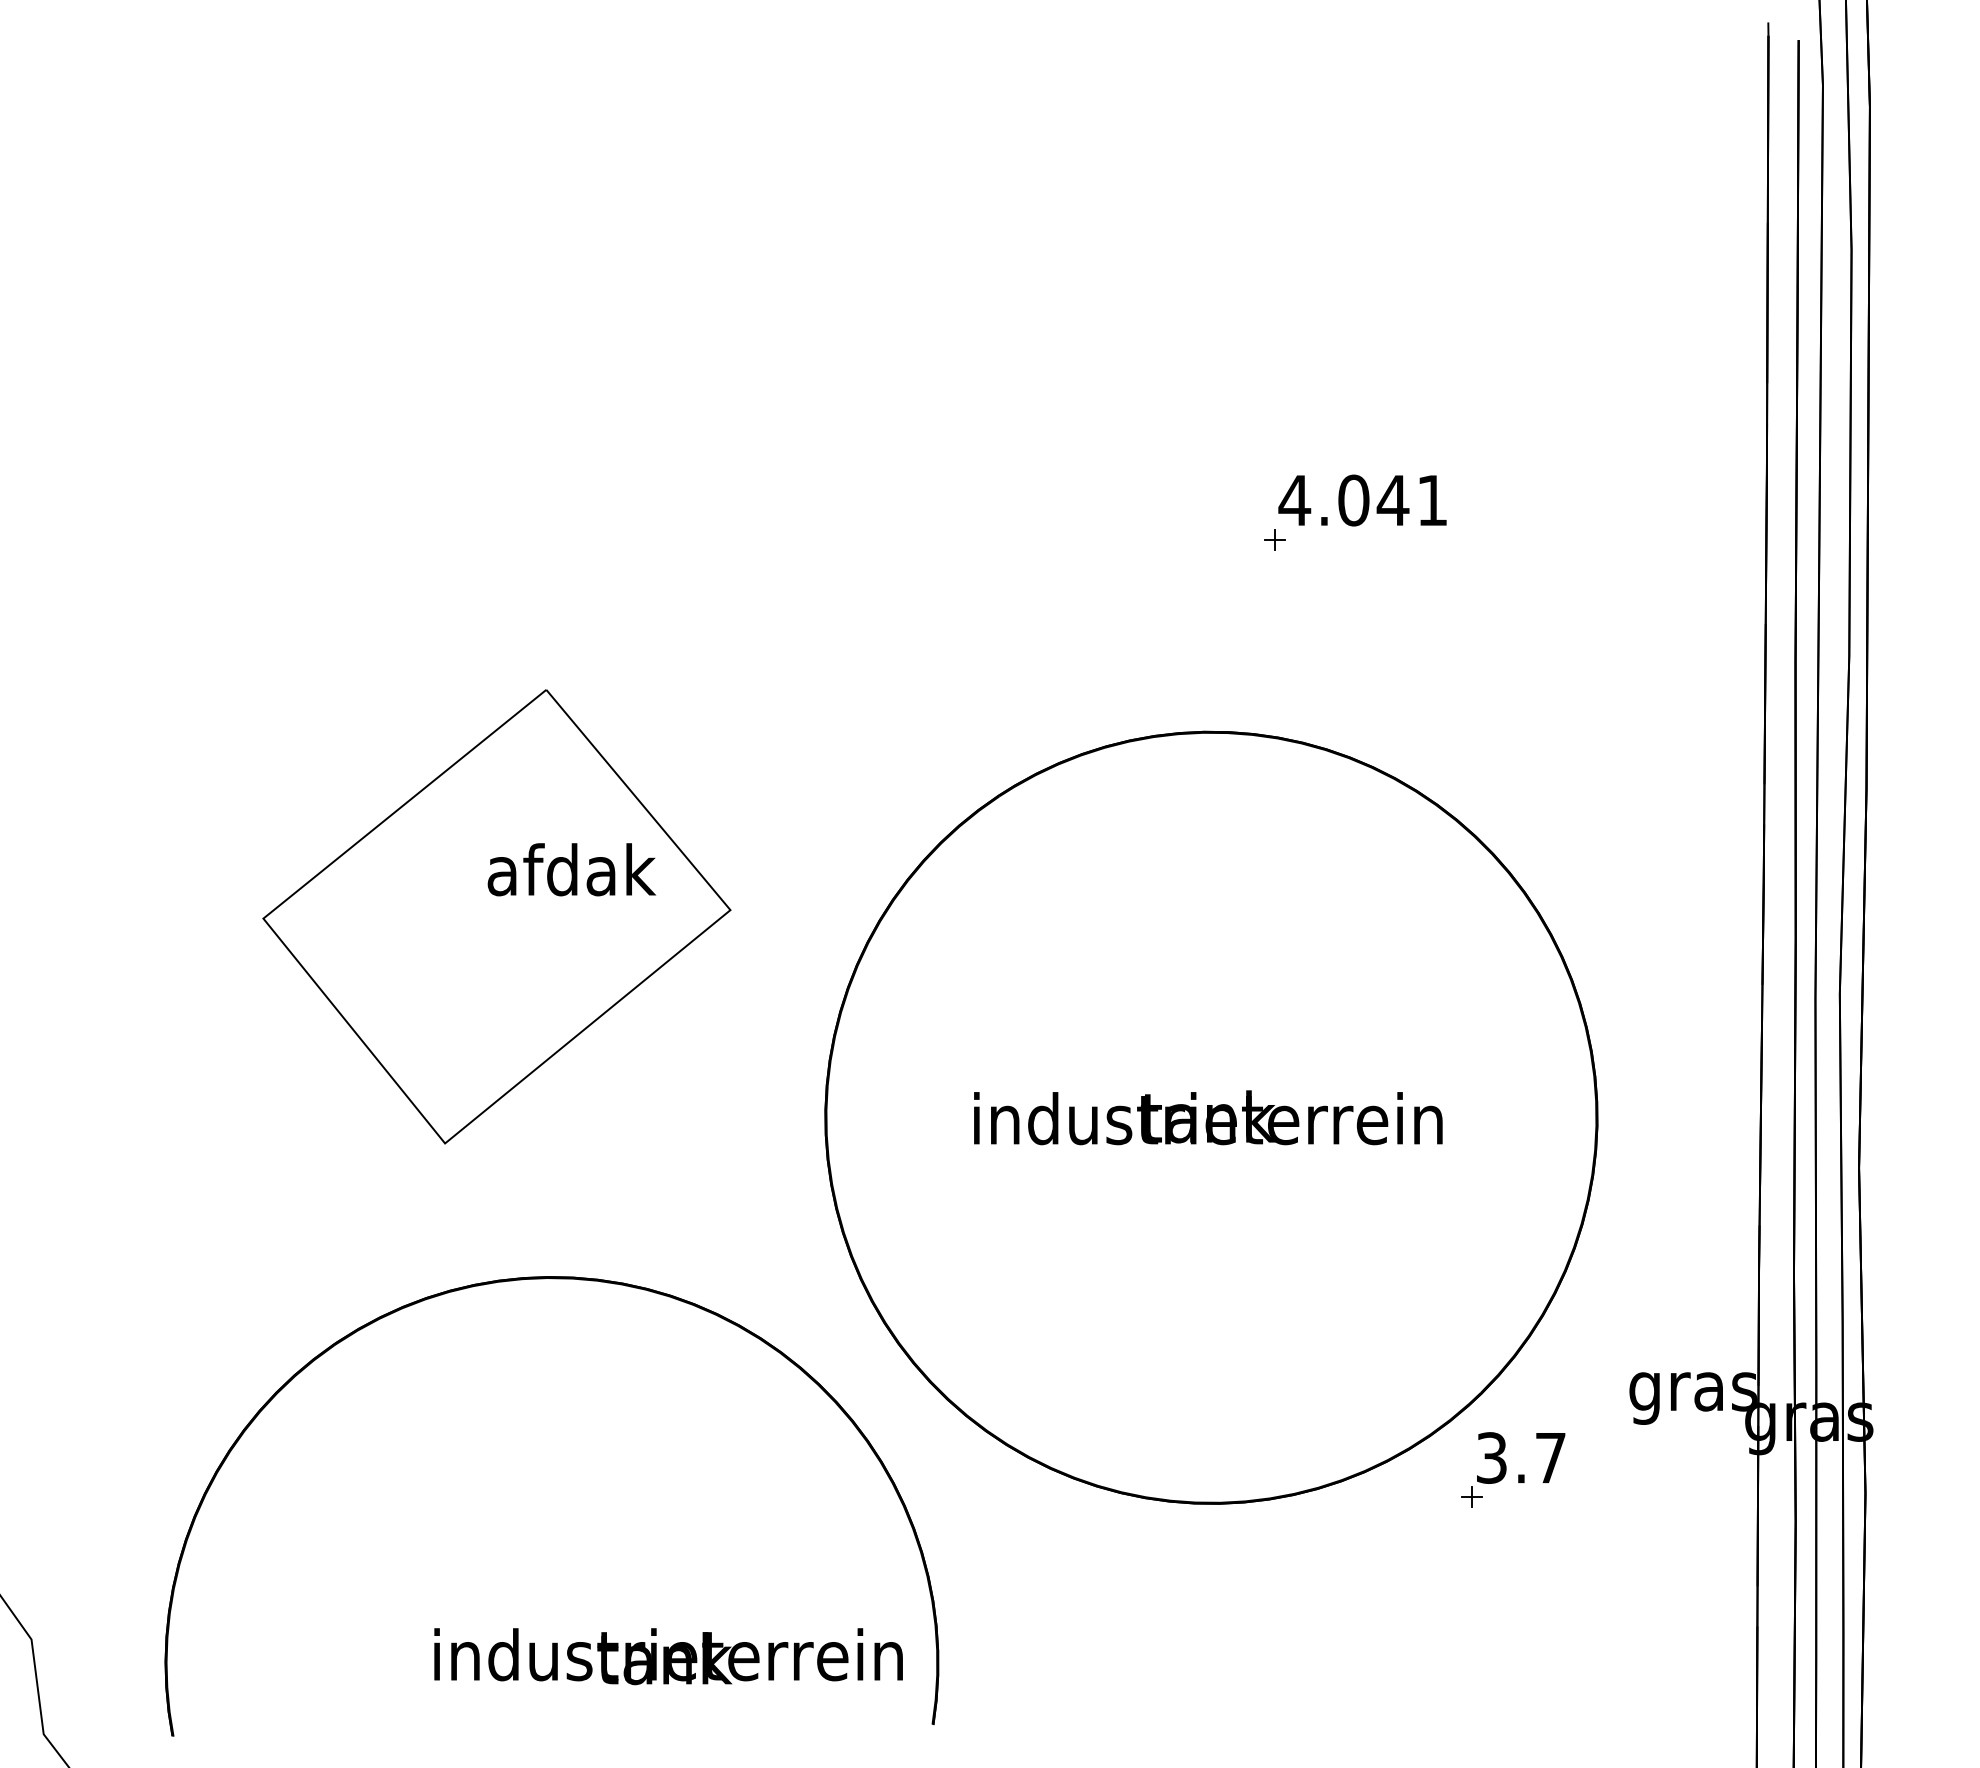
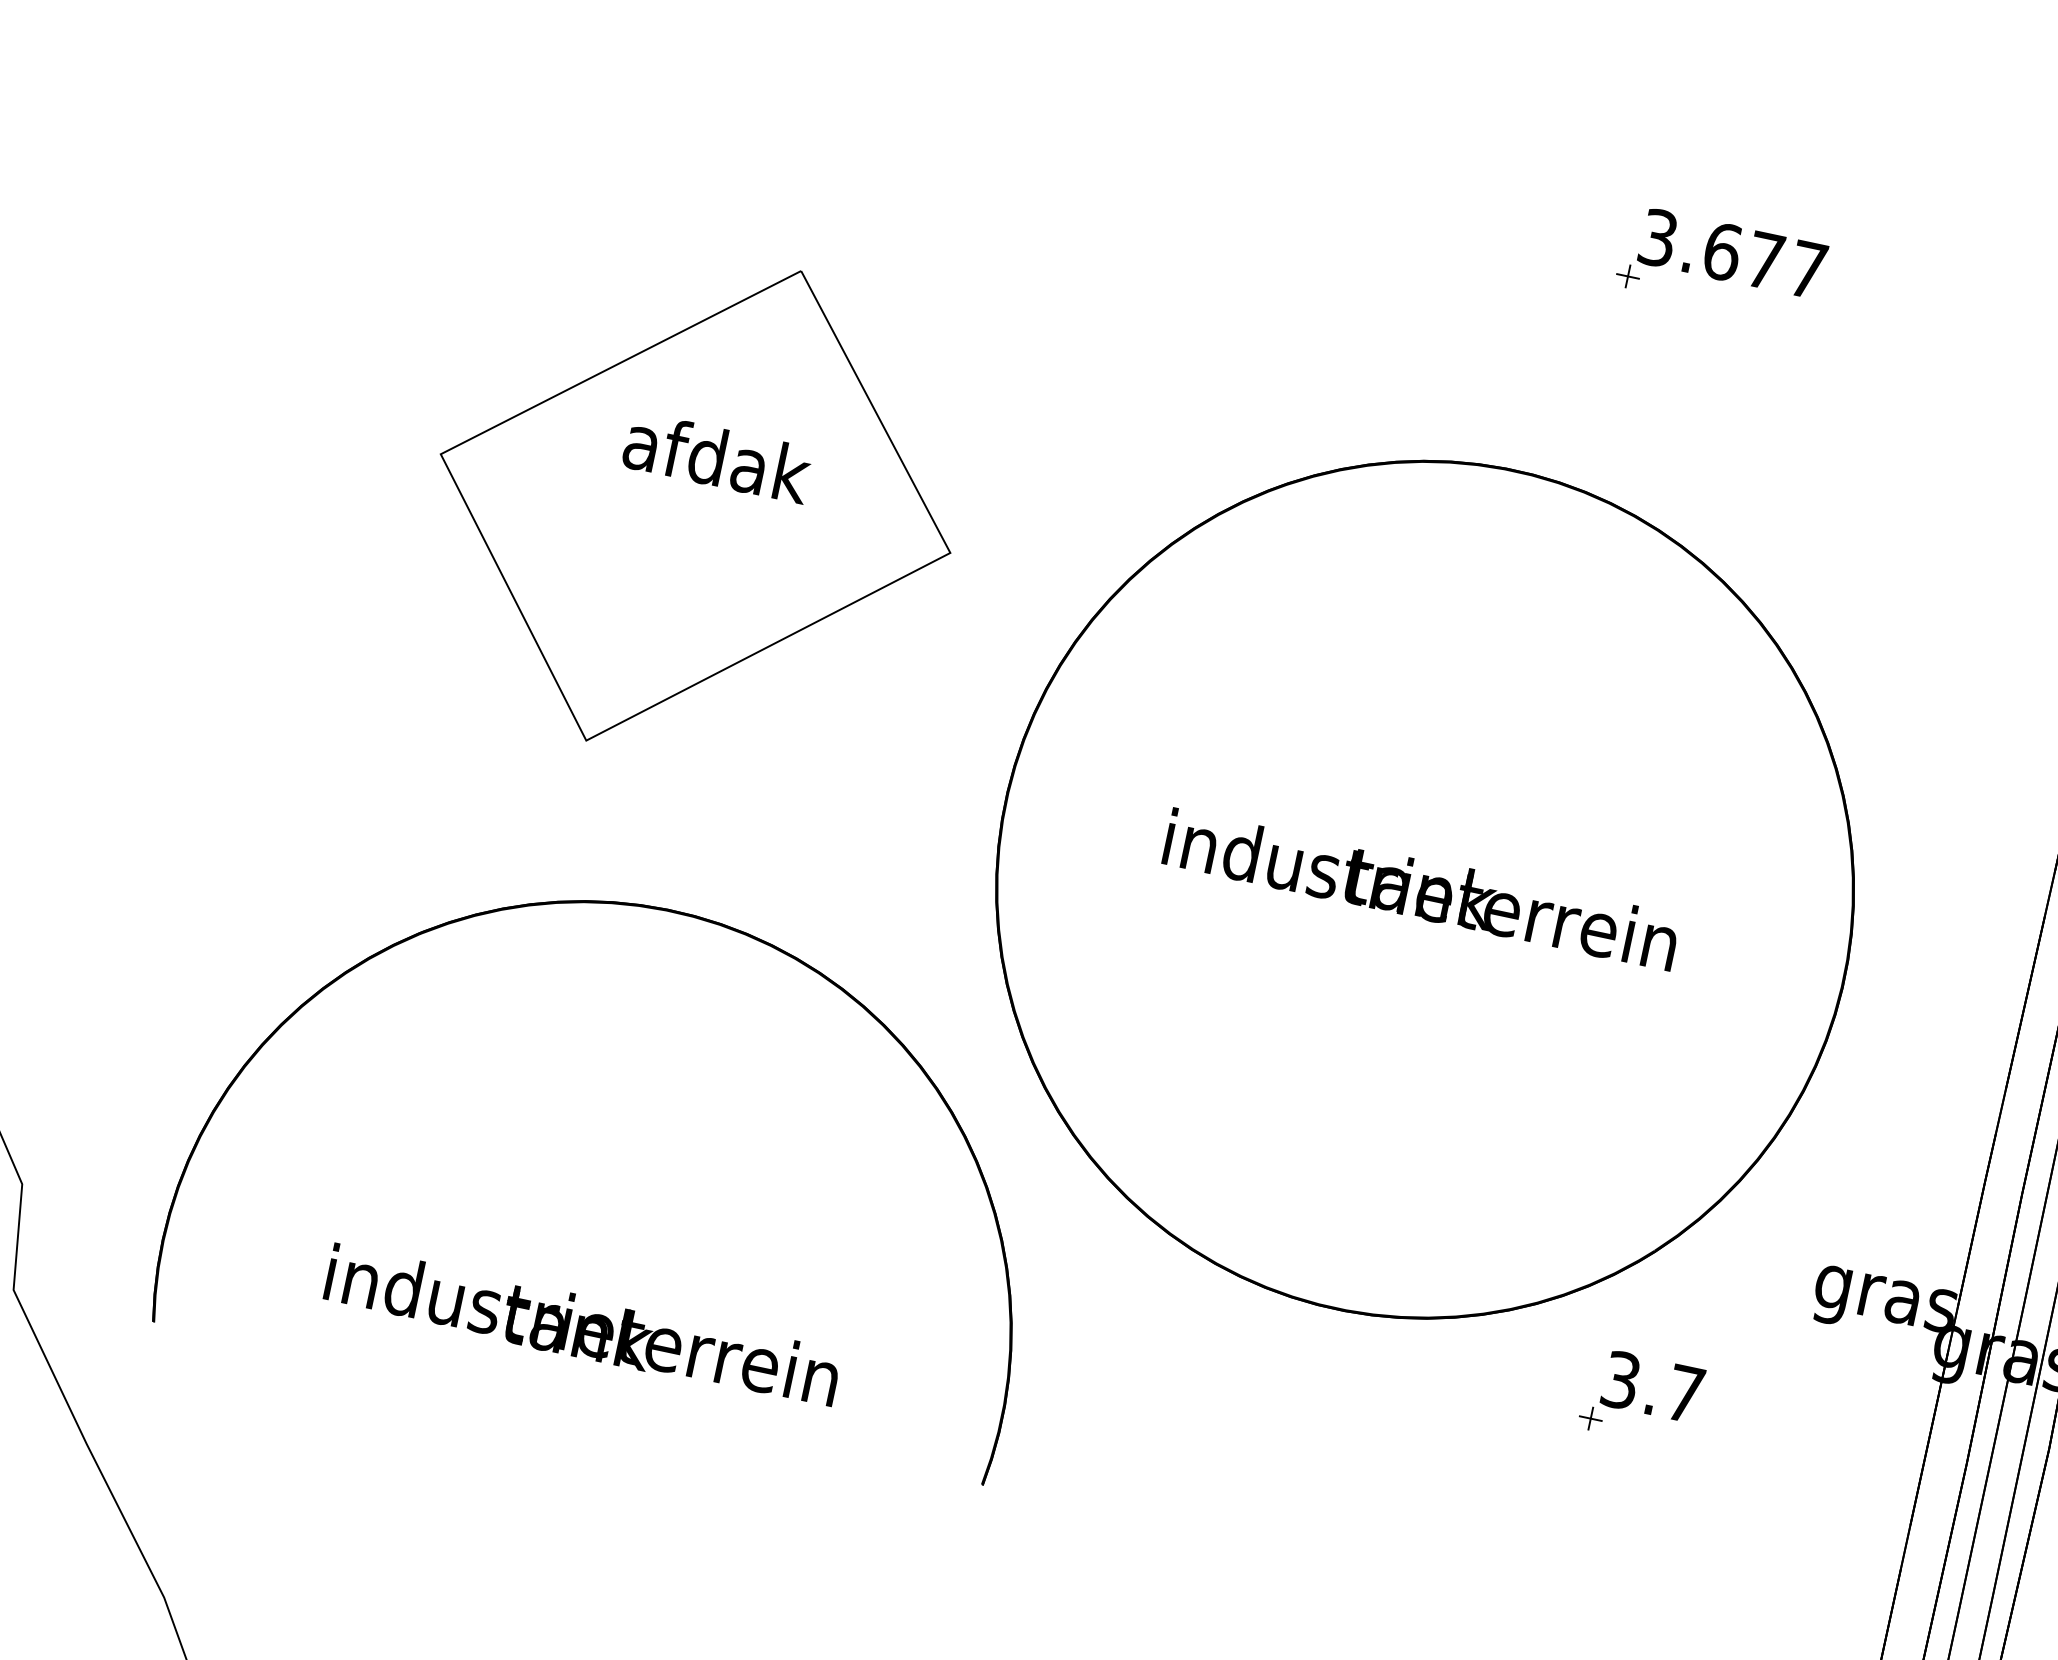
text: (1362, 500) -> (1731, 253), 4.041 -> 3.677
text: (571, 869) -> (717, 457), moved
part: (1506, 1469) -> (1634, 1396), moved
text: (668, 1656) -> (582, 1327), moved

